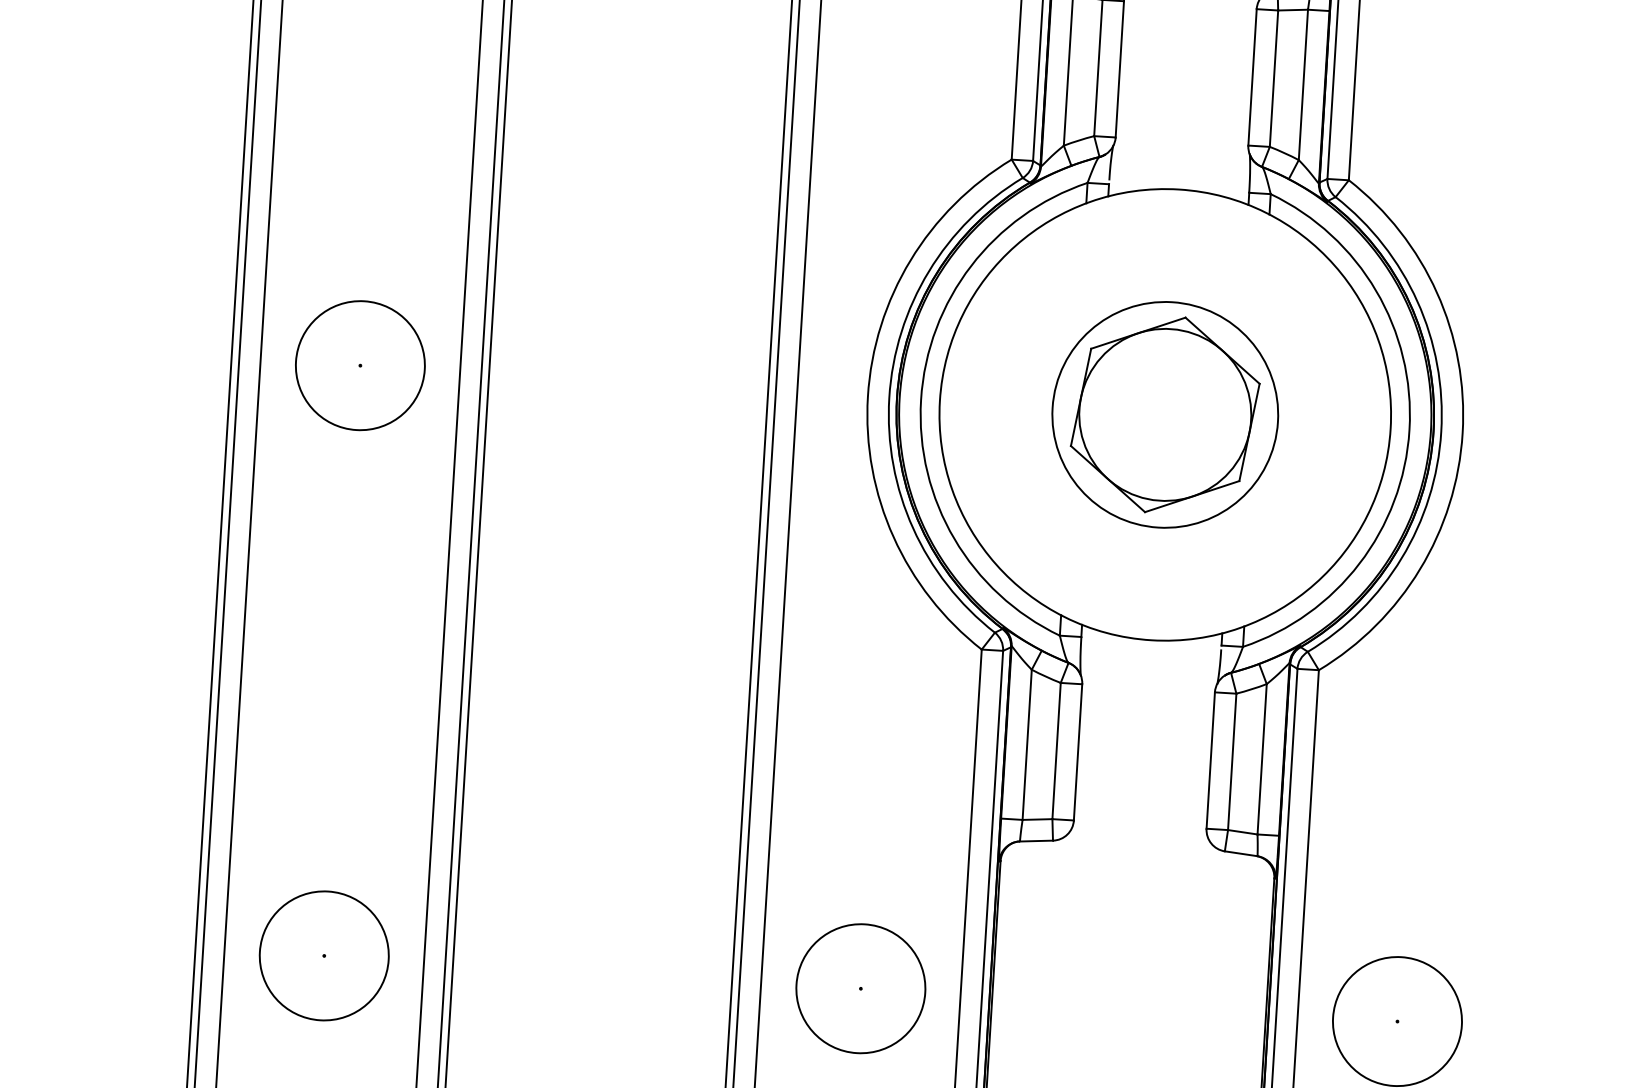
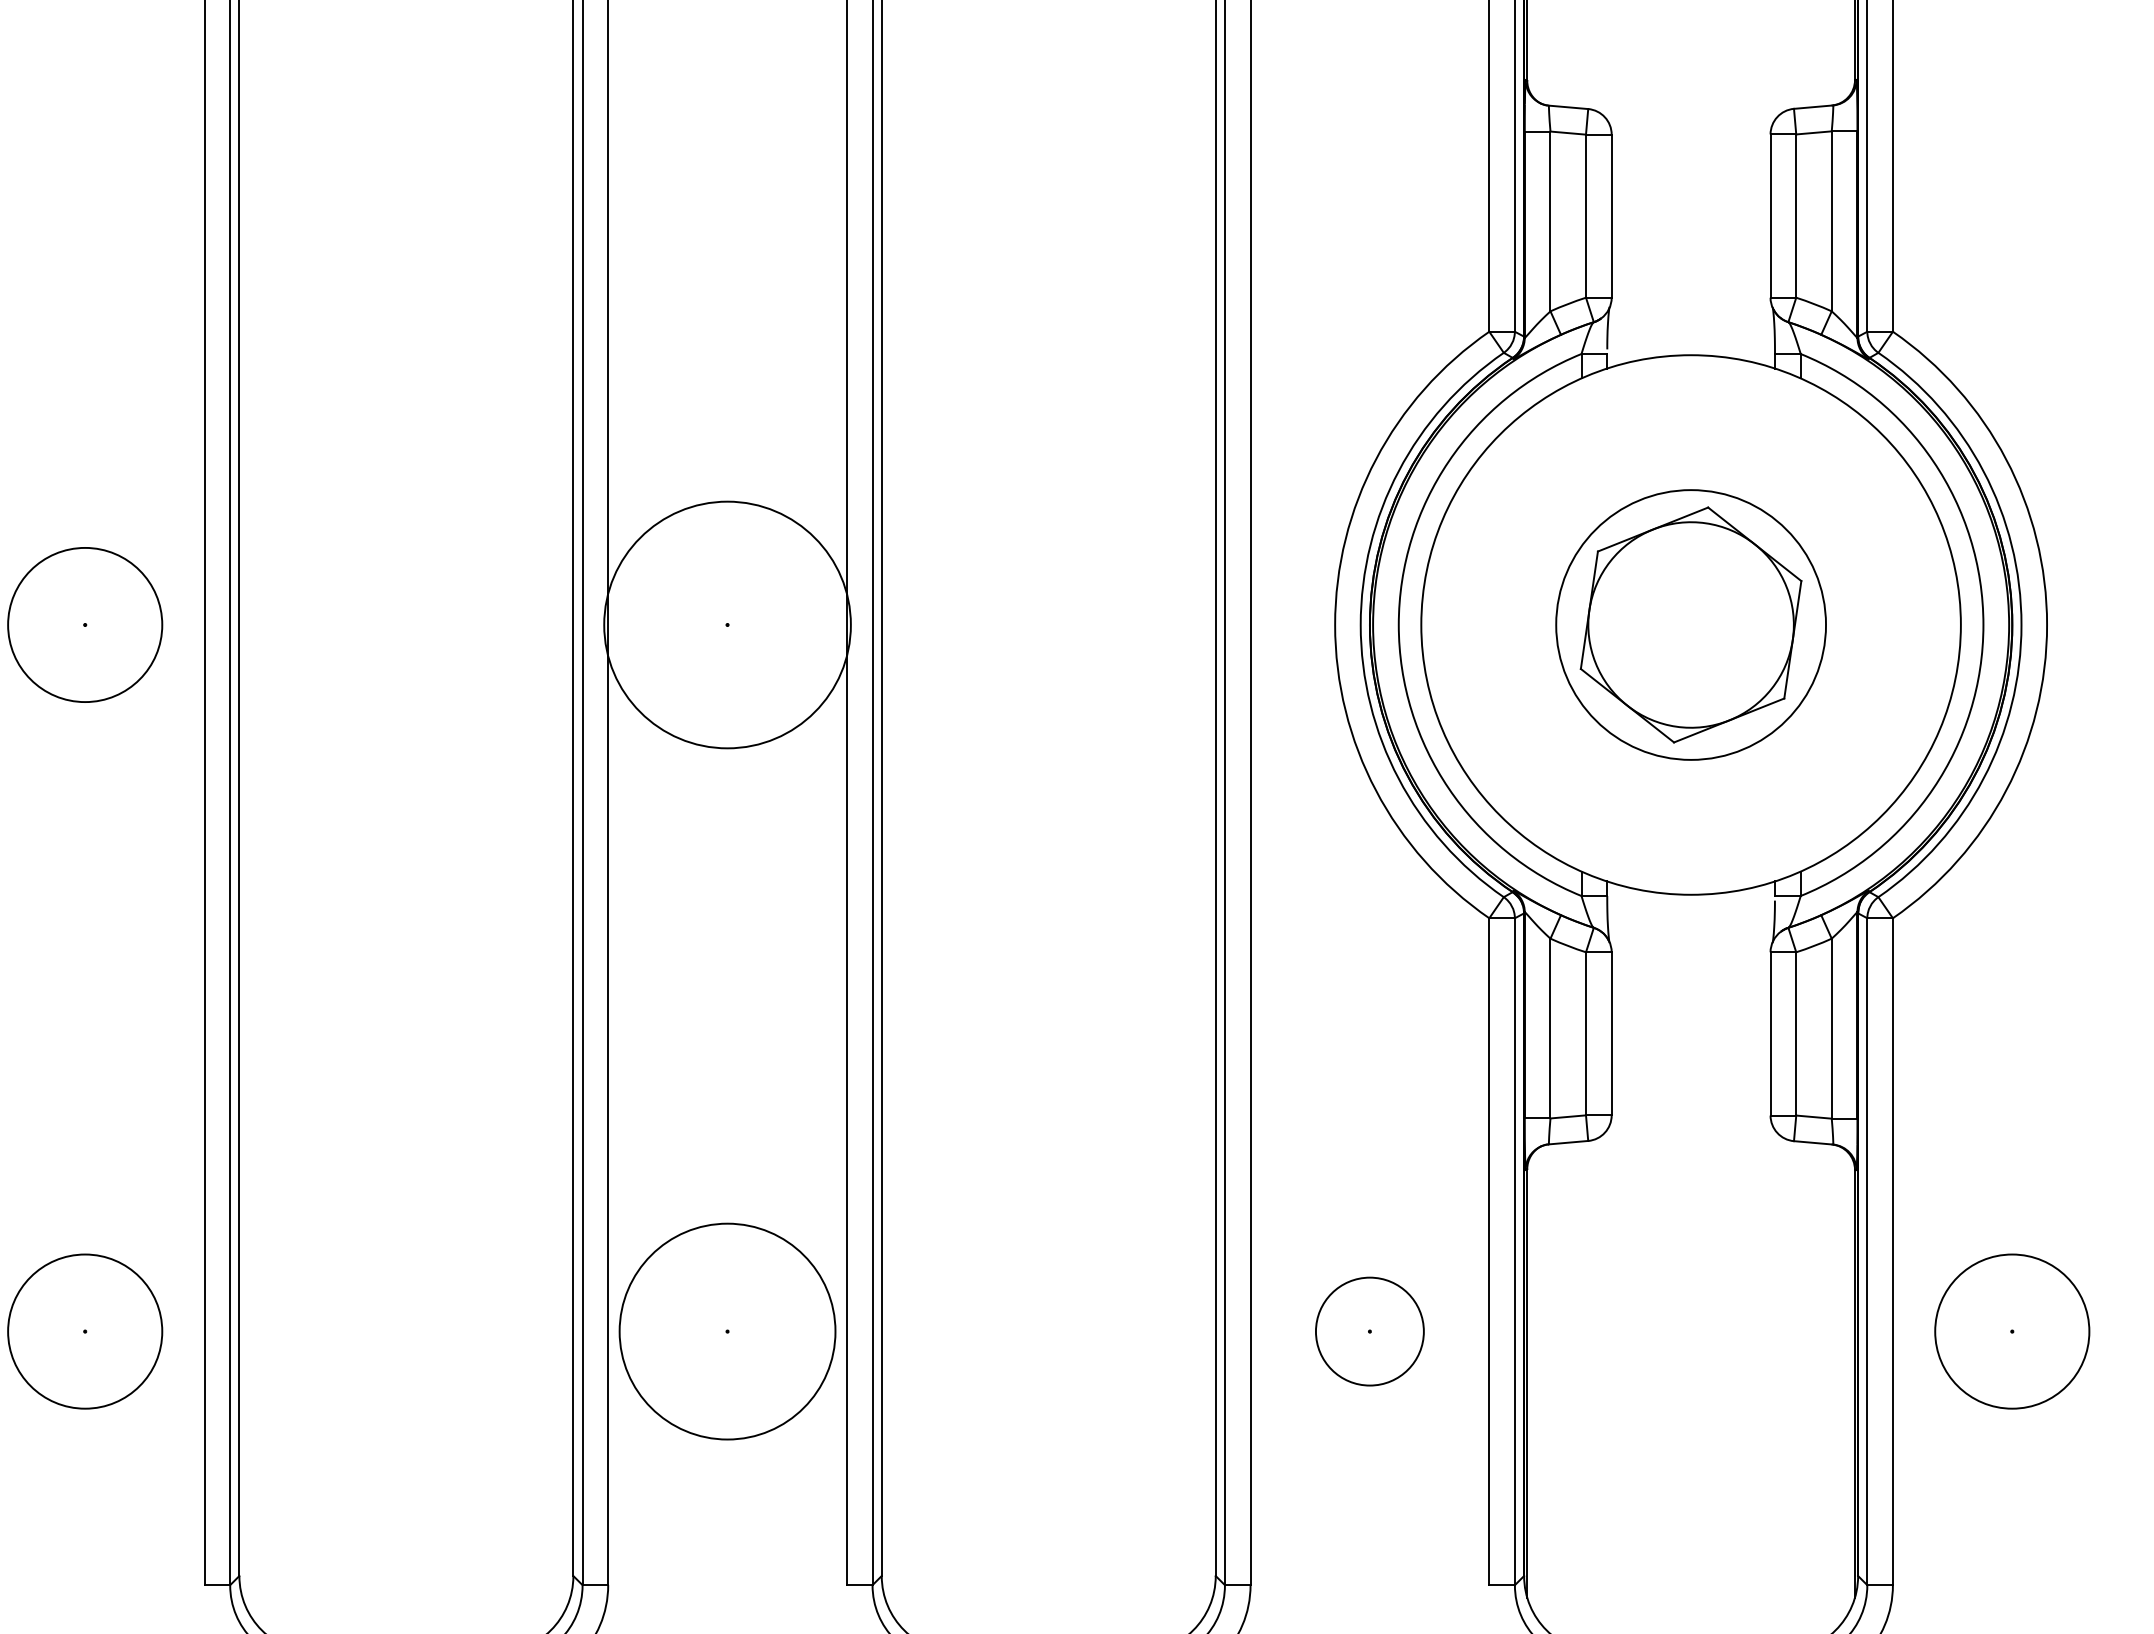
circle: (360, 365) -> (727, 624), size x1.6
circle: (324, 955) -> (727, 1331), size x1.4
circle: (860, 988) -> (1369, 1331), size x0.7

